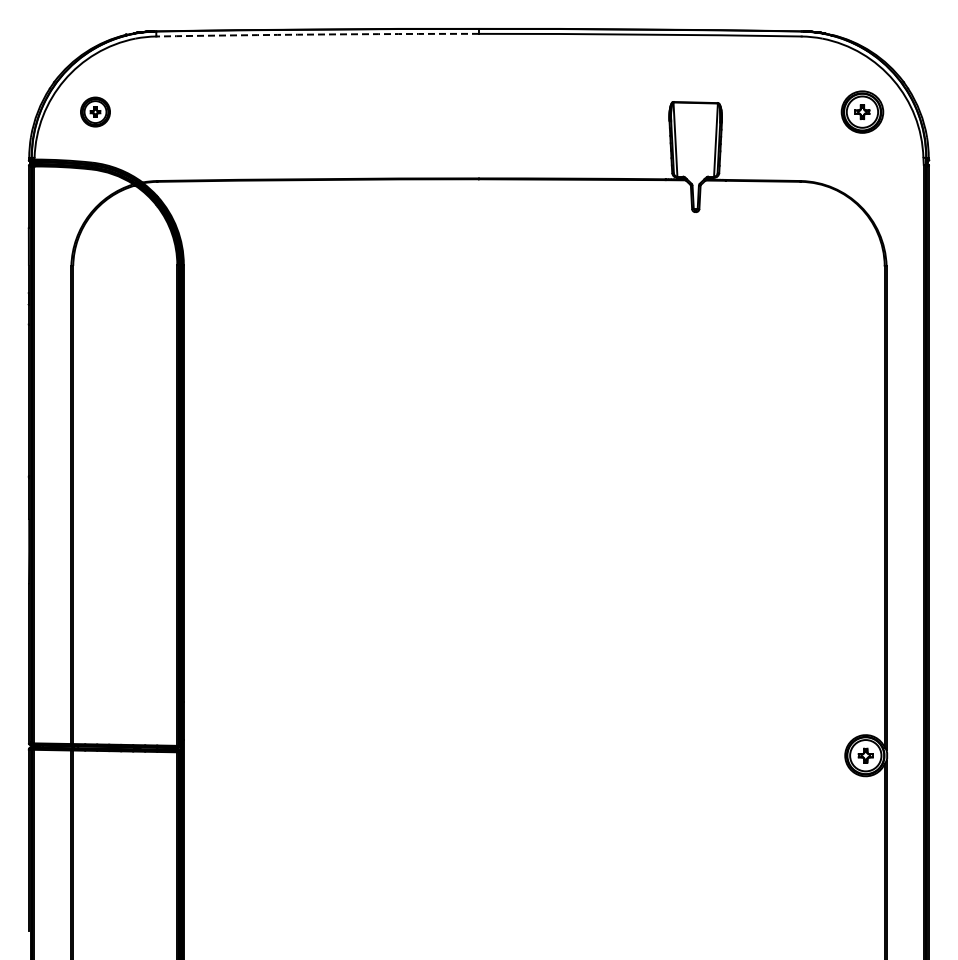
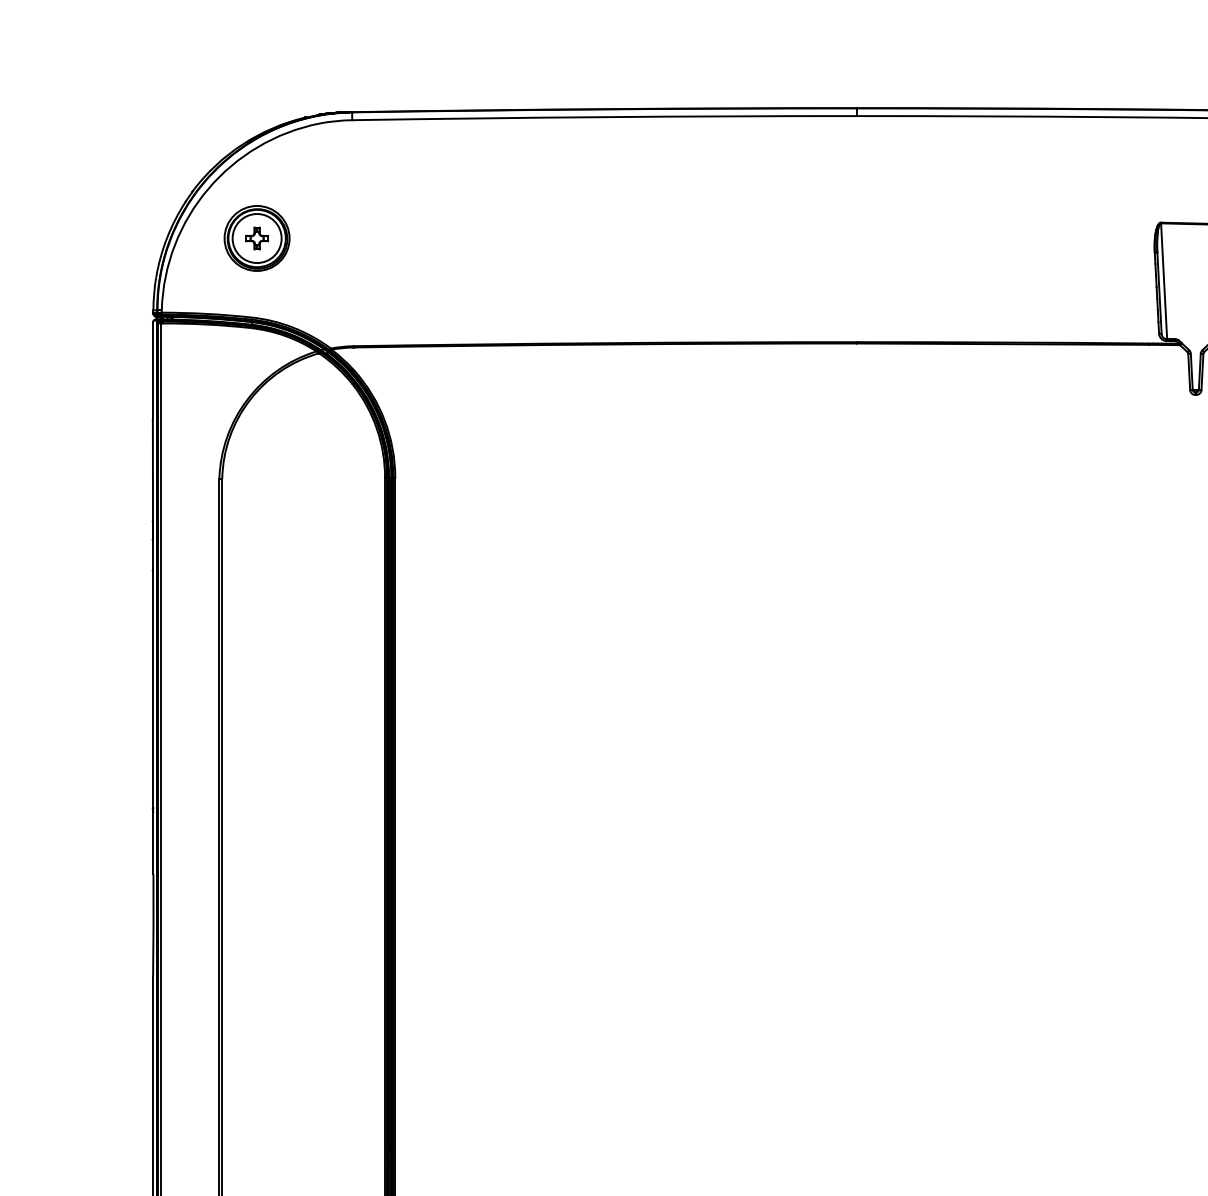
arc: (317, 34) -> (604, 117), dashed -> solid
part: (95, 111) -> (257, 237), size x1.43

